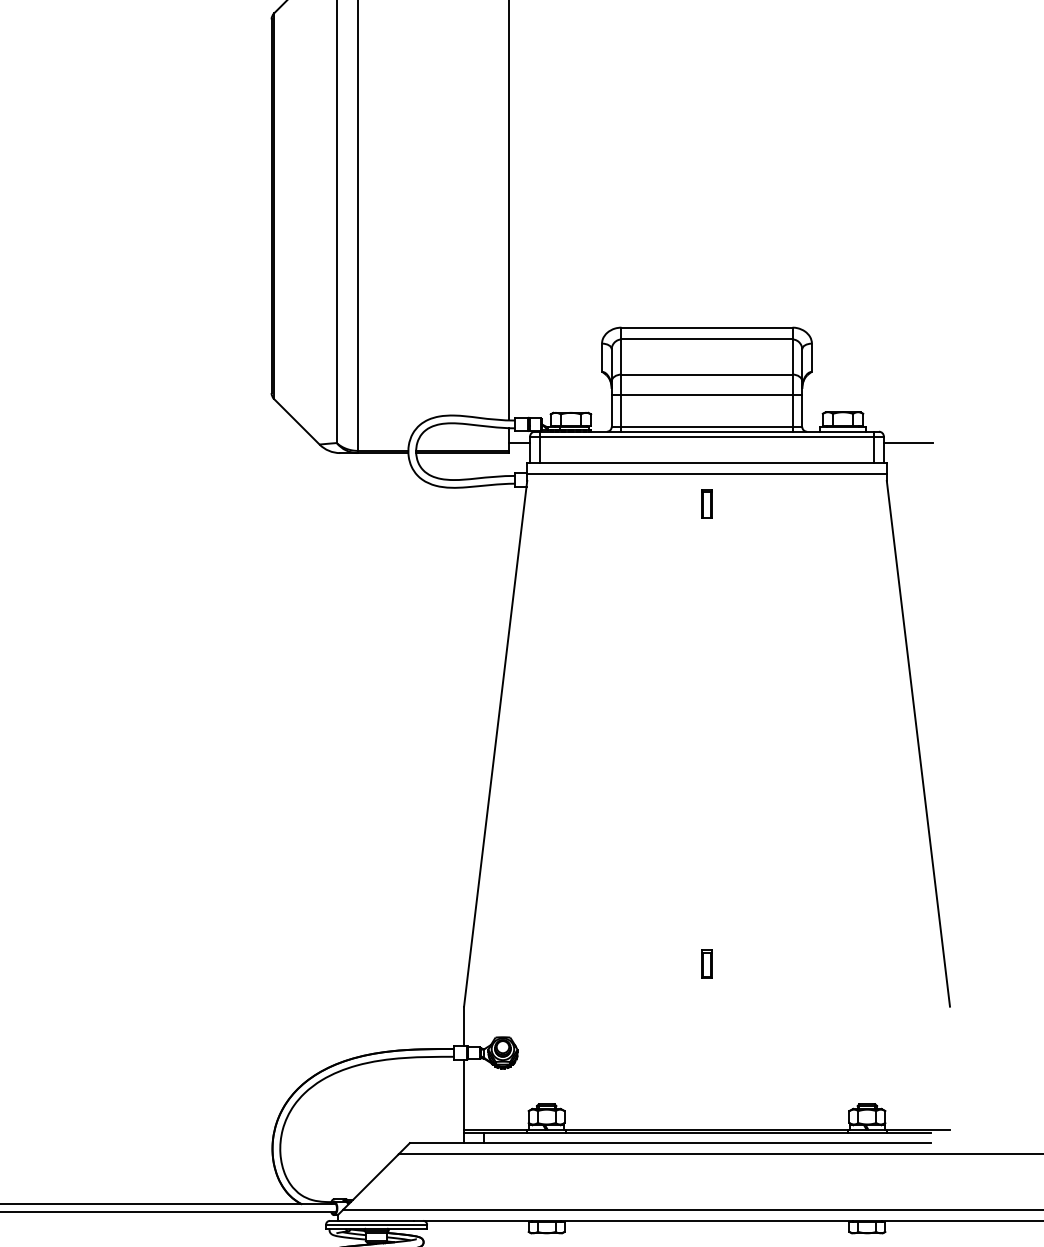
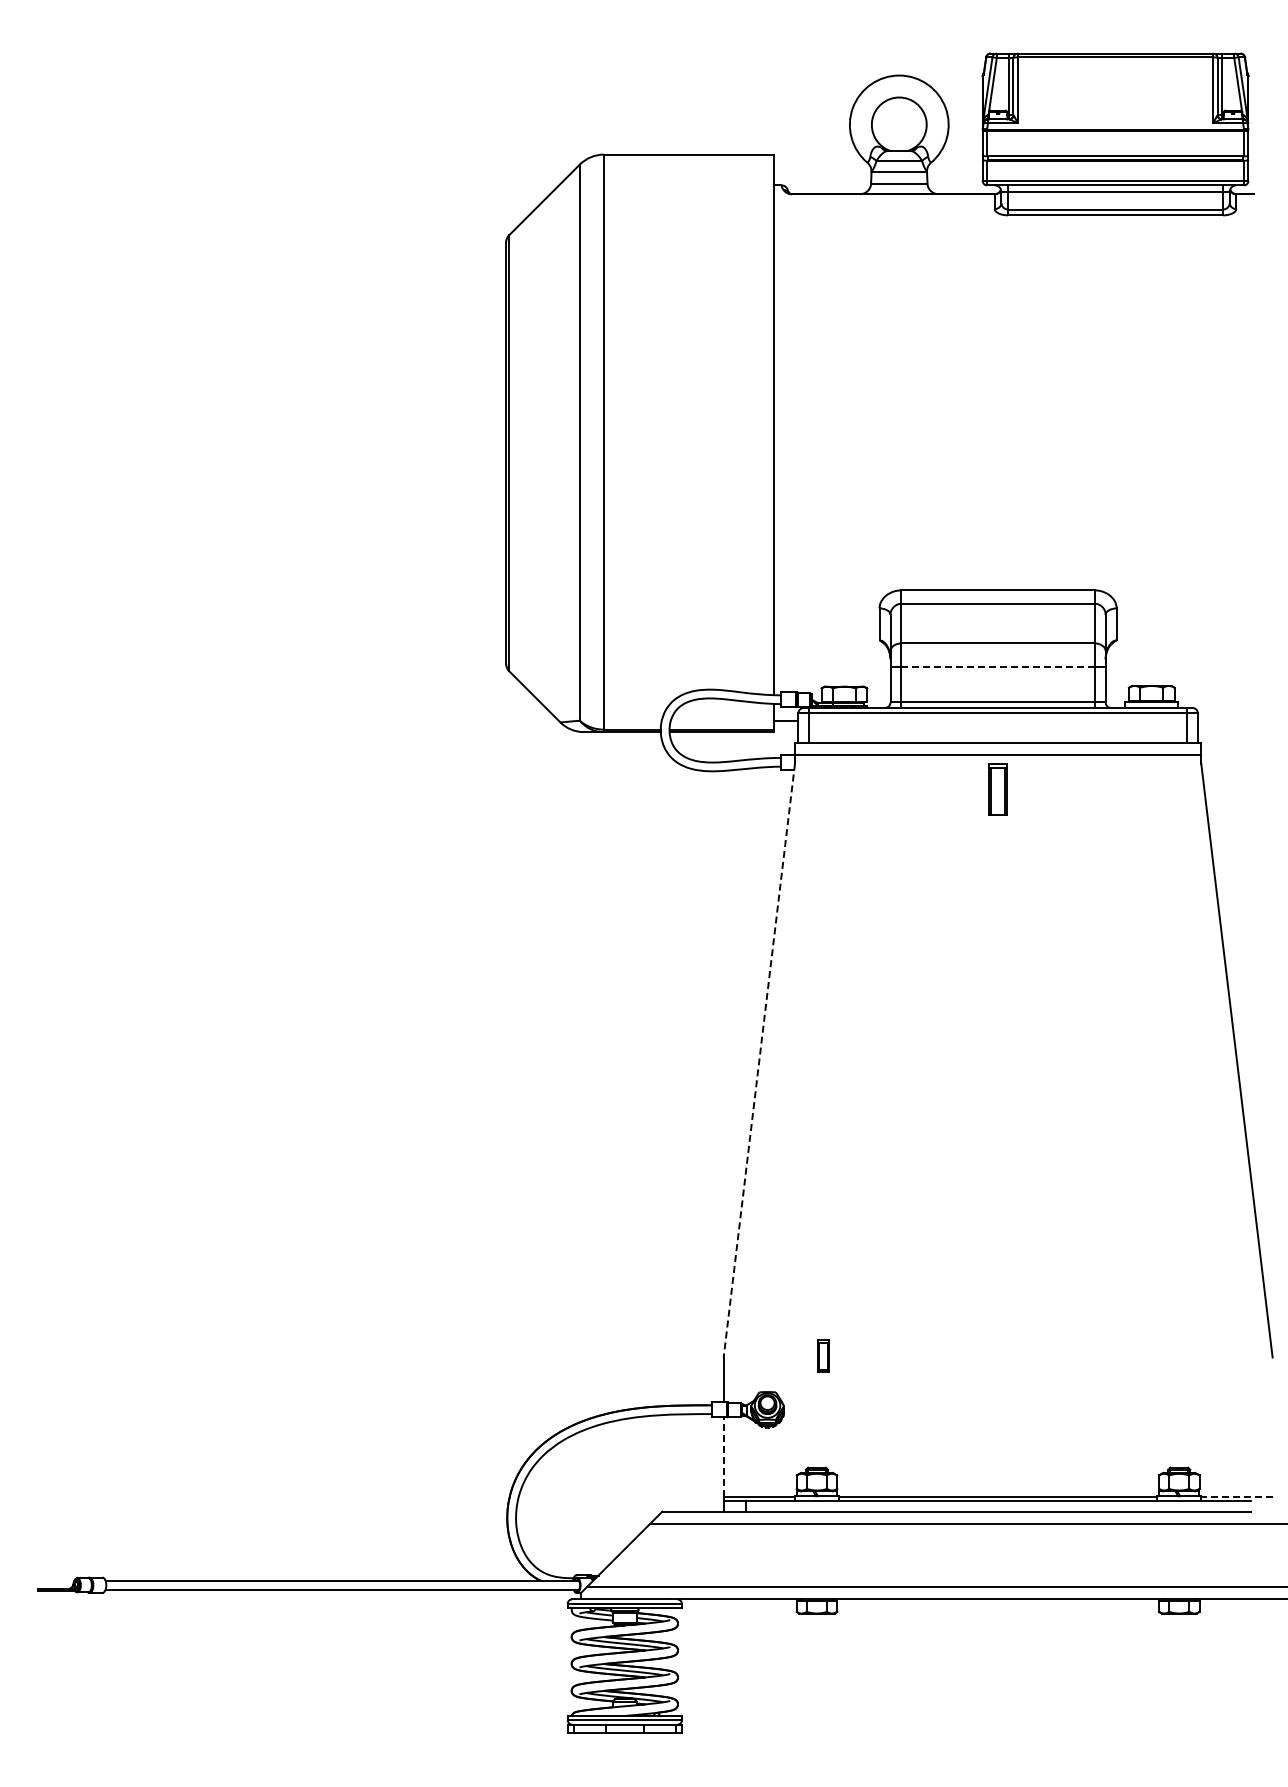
line: (707, 395) -> (998, 666), solid -> dashed
line: (908, 443) -> (1225, 721), removed
part: (707, 503) -> (998, 788), size x1.6
line: (495, 744) -> (759, 1061), solid -> dashed
part: (707, 964) -> (823, 1355), moved
line: (463, 1094) -> (723, 1456), solid -> dashed
line: (918, 1129) -> (1236, 1496), solid -> dashed

